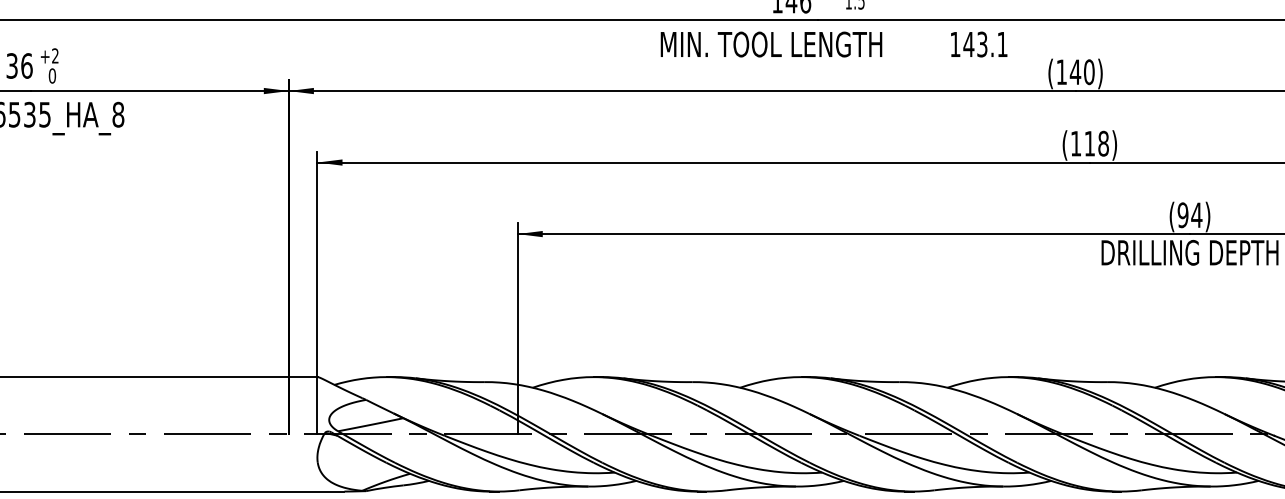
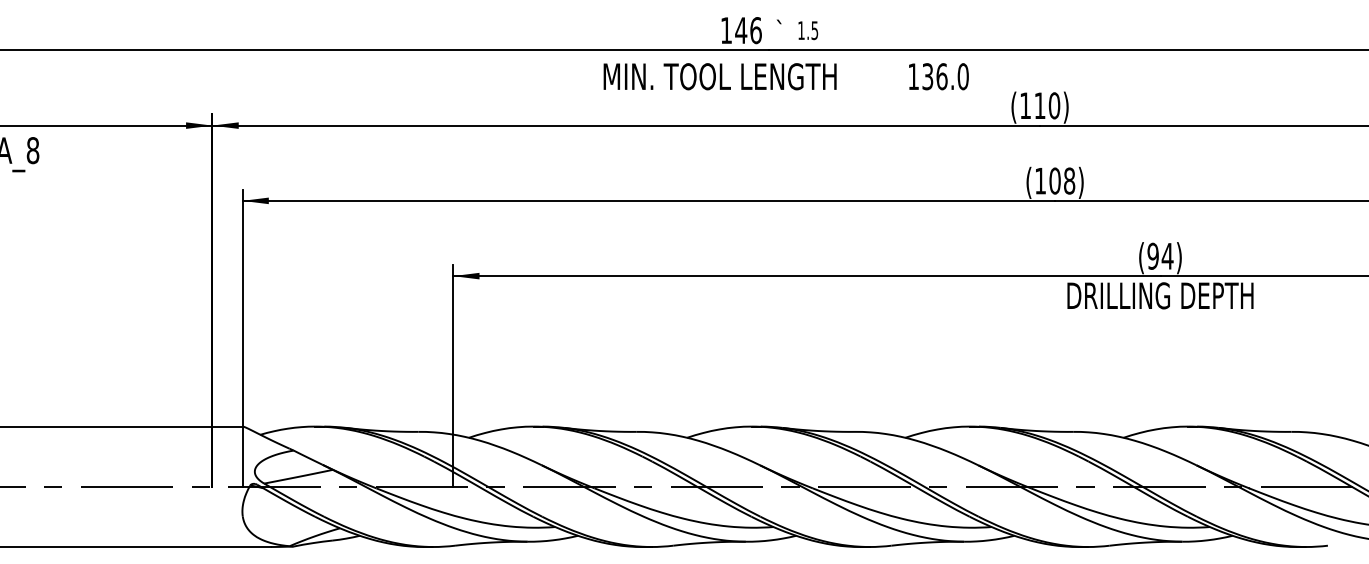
text: (985, 44) -> (945, 76), 143.1 -> 136.0
text: (1075, 71) -> (1039, 105), (140) -> (110)
text: (1089, 143) -> (1054, 180), (118) -> (108)

